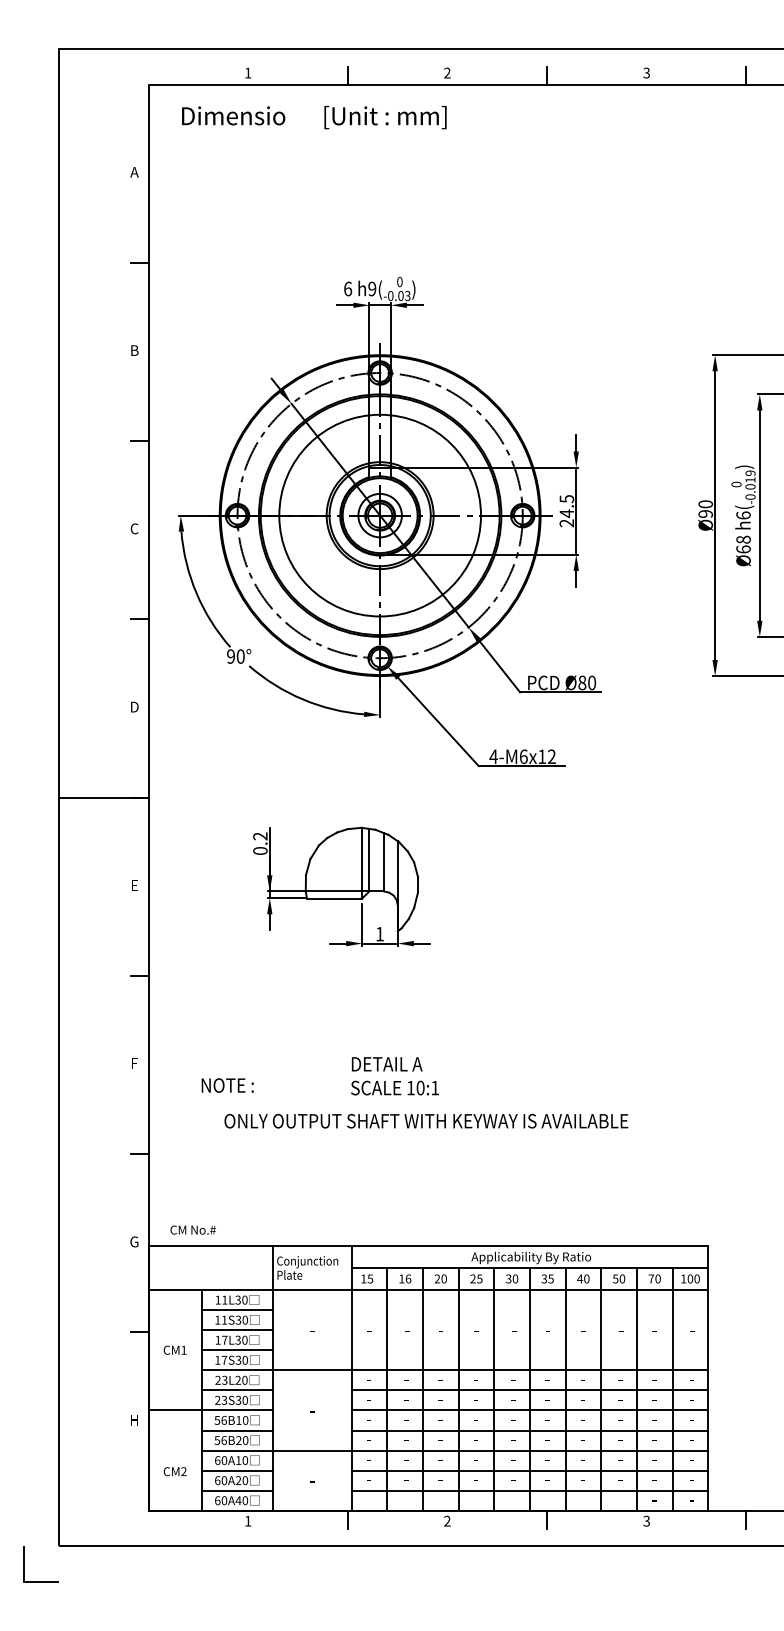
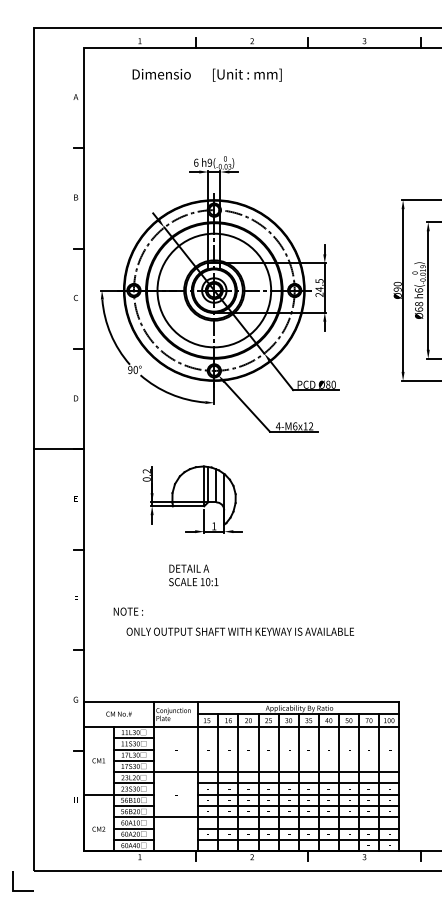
text: (313, 116) -> (206, 74), moved
text: (394, 1076) -> (193, 575), moved
text: (192, 1229) -> (118, 713), moved

